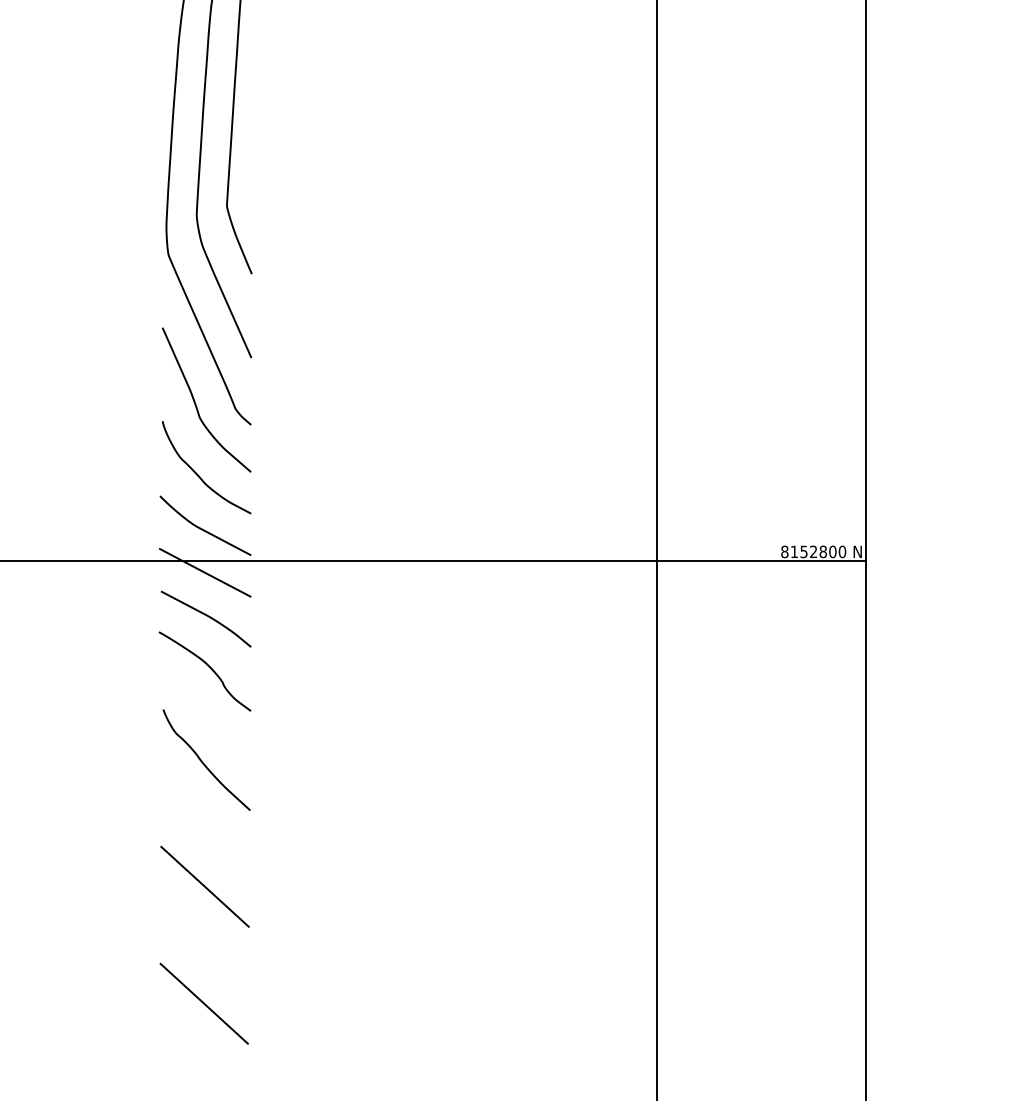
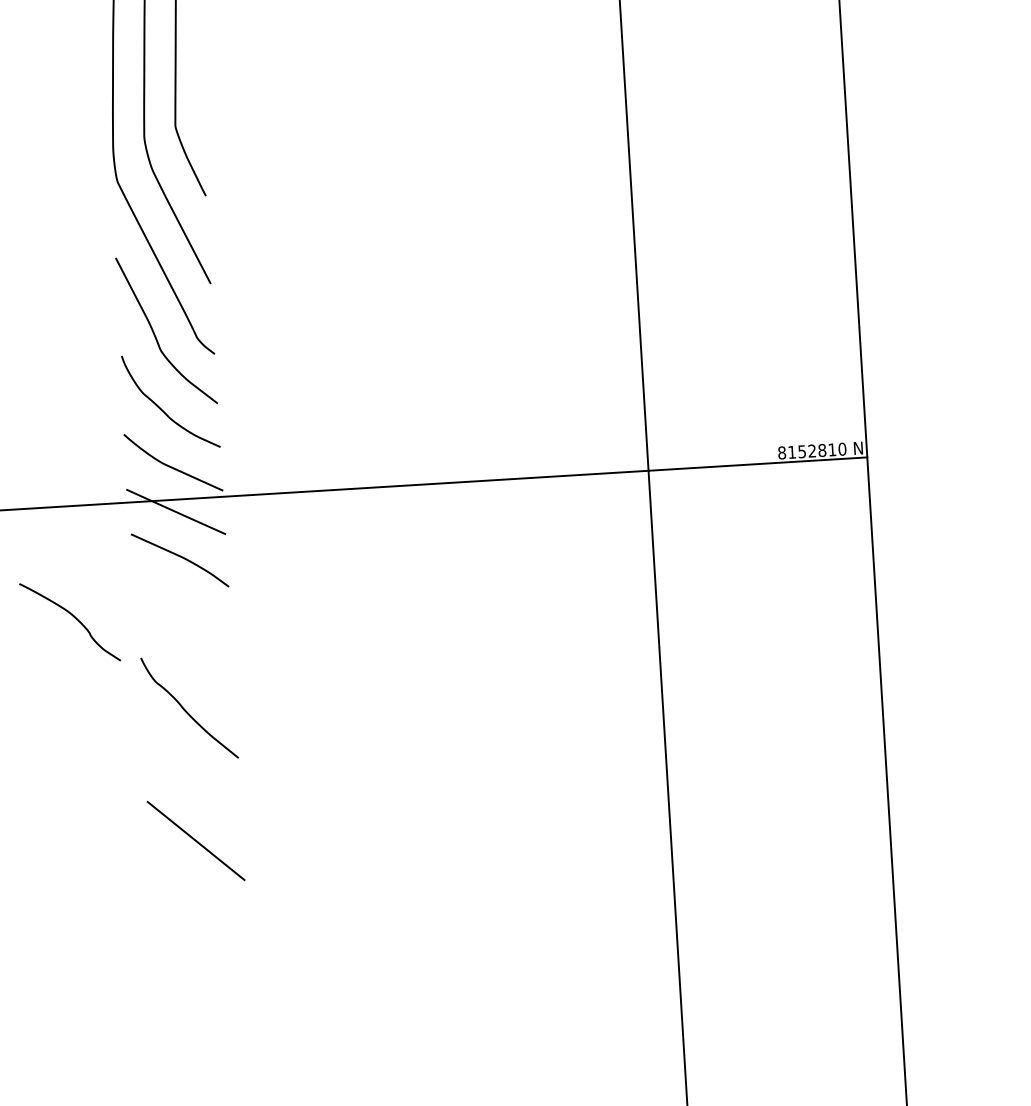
text: (832, 551) -> (831, 449), 8152800 -> 8152810
curve: (208, 667) -> (73, 617), moved
line: (203, 1003) -> (201, 963), removed

